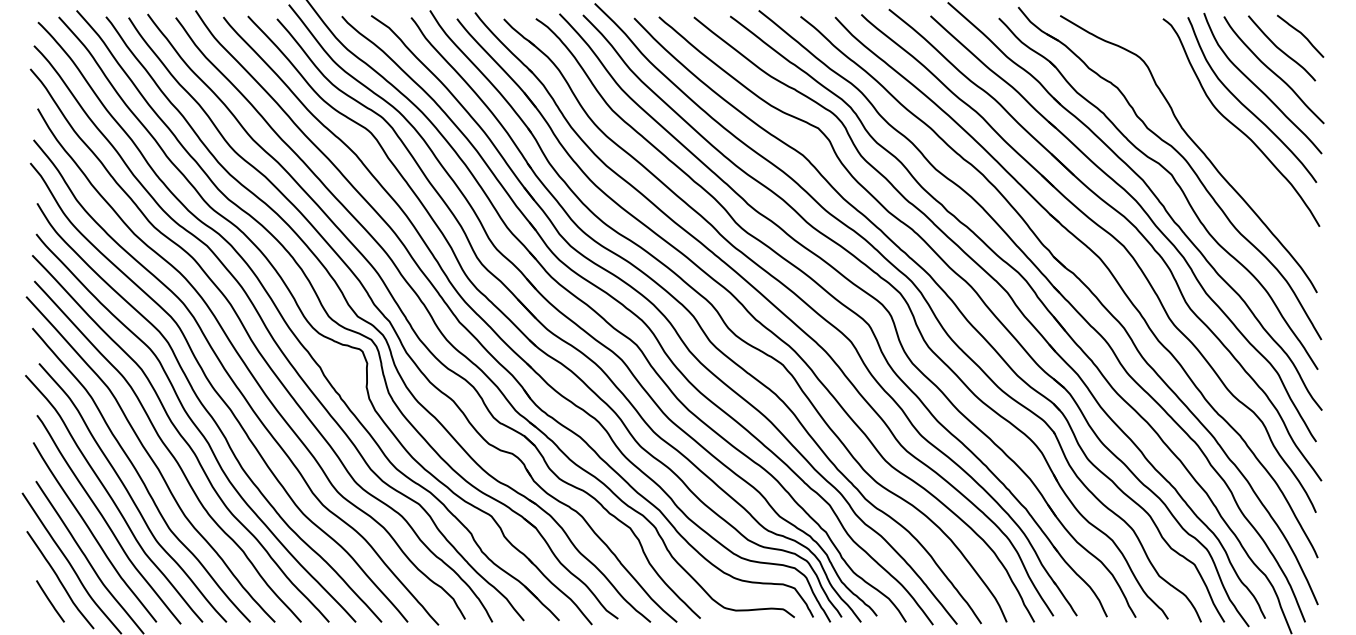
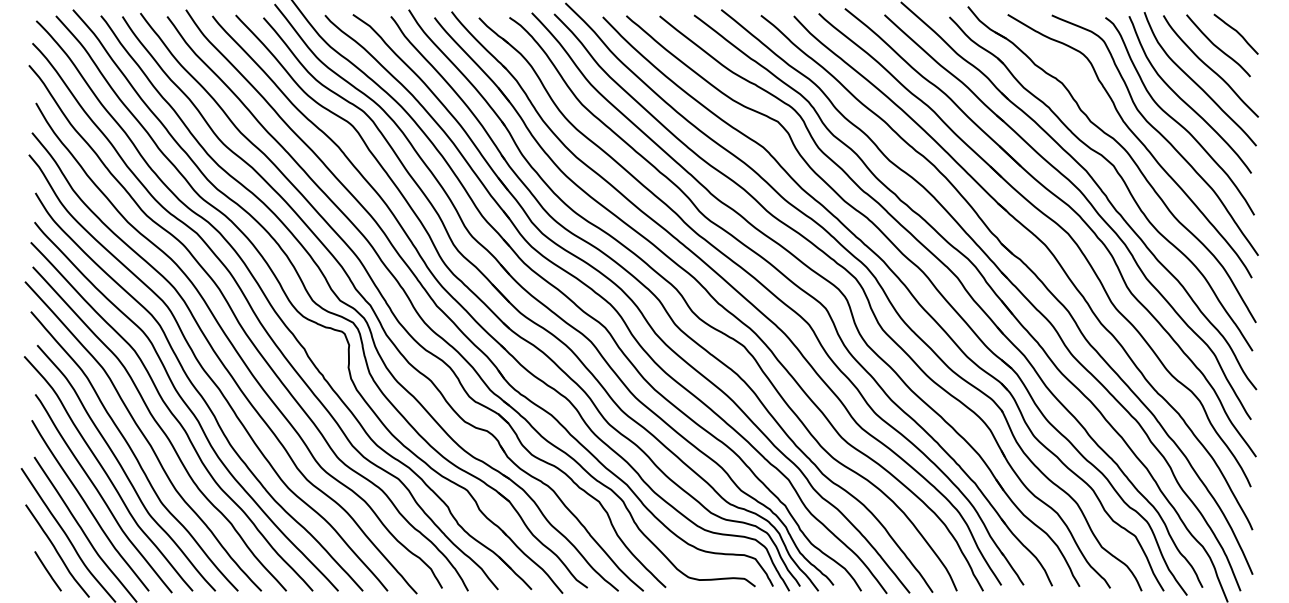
curve: (1216, 138) -> (1156, 131), added

